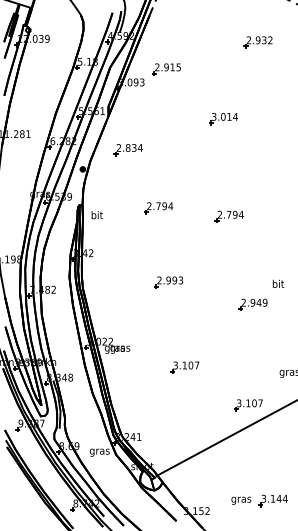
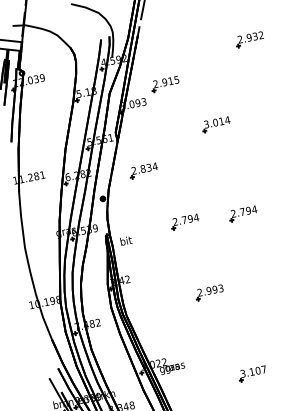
part: (223, 119) -> (216, 125), moved
part: (228, 216) -> (242, 213), moved
part: (184, 367) -> (252, 373), moved

